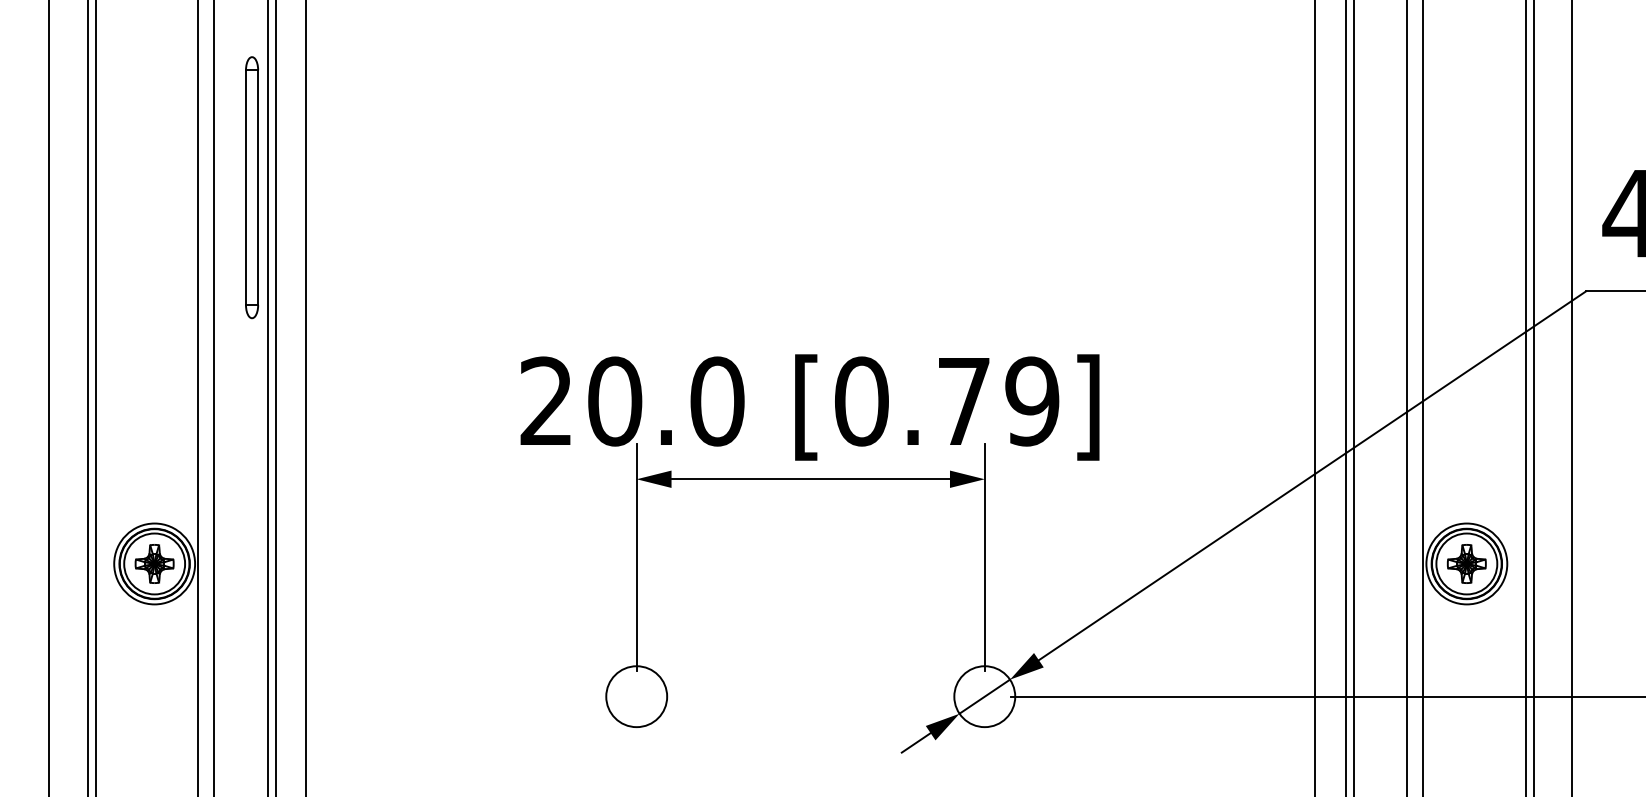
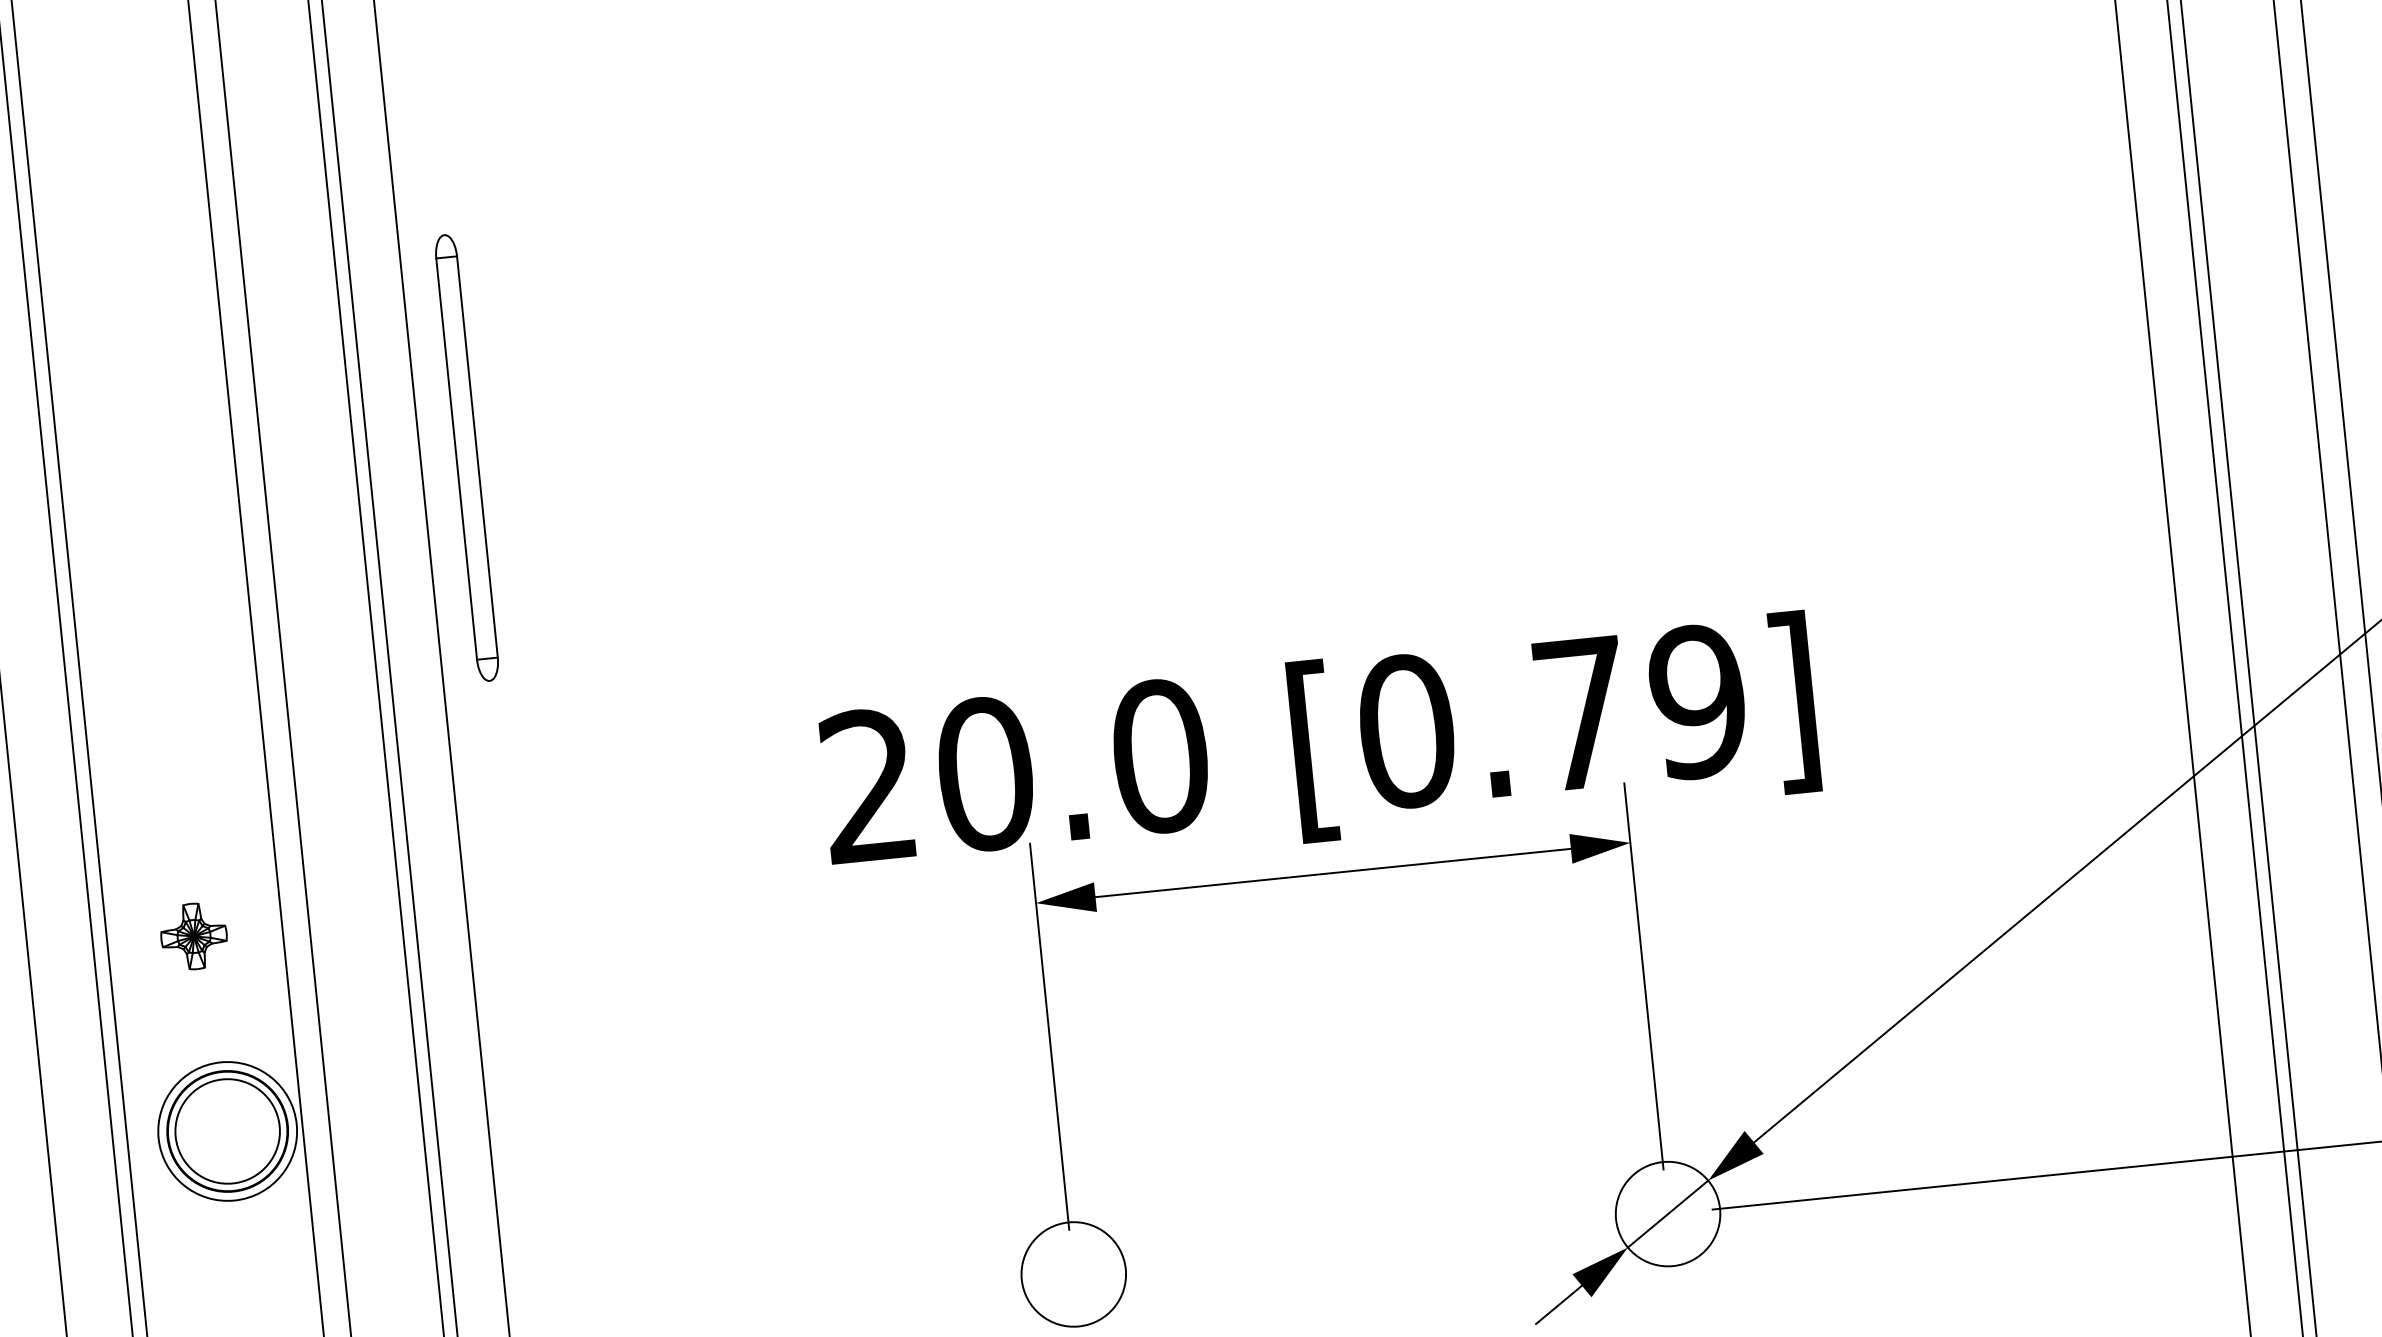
part: (252, 187) -> (467, 457), moved
part: (154, 563) -> (193, 935), moved

